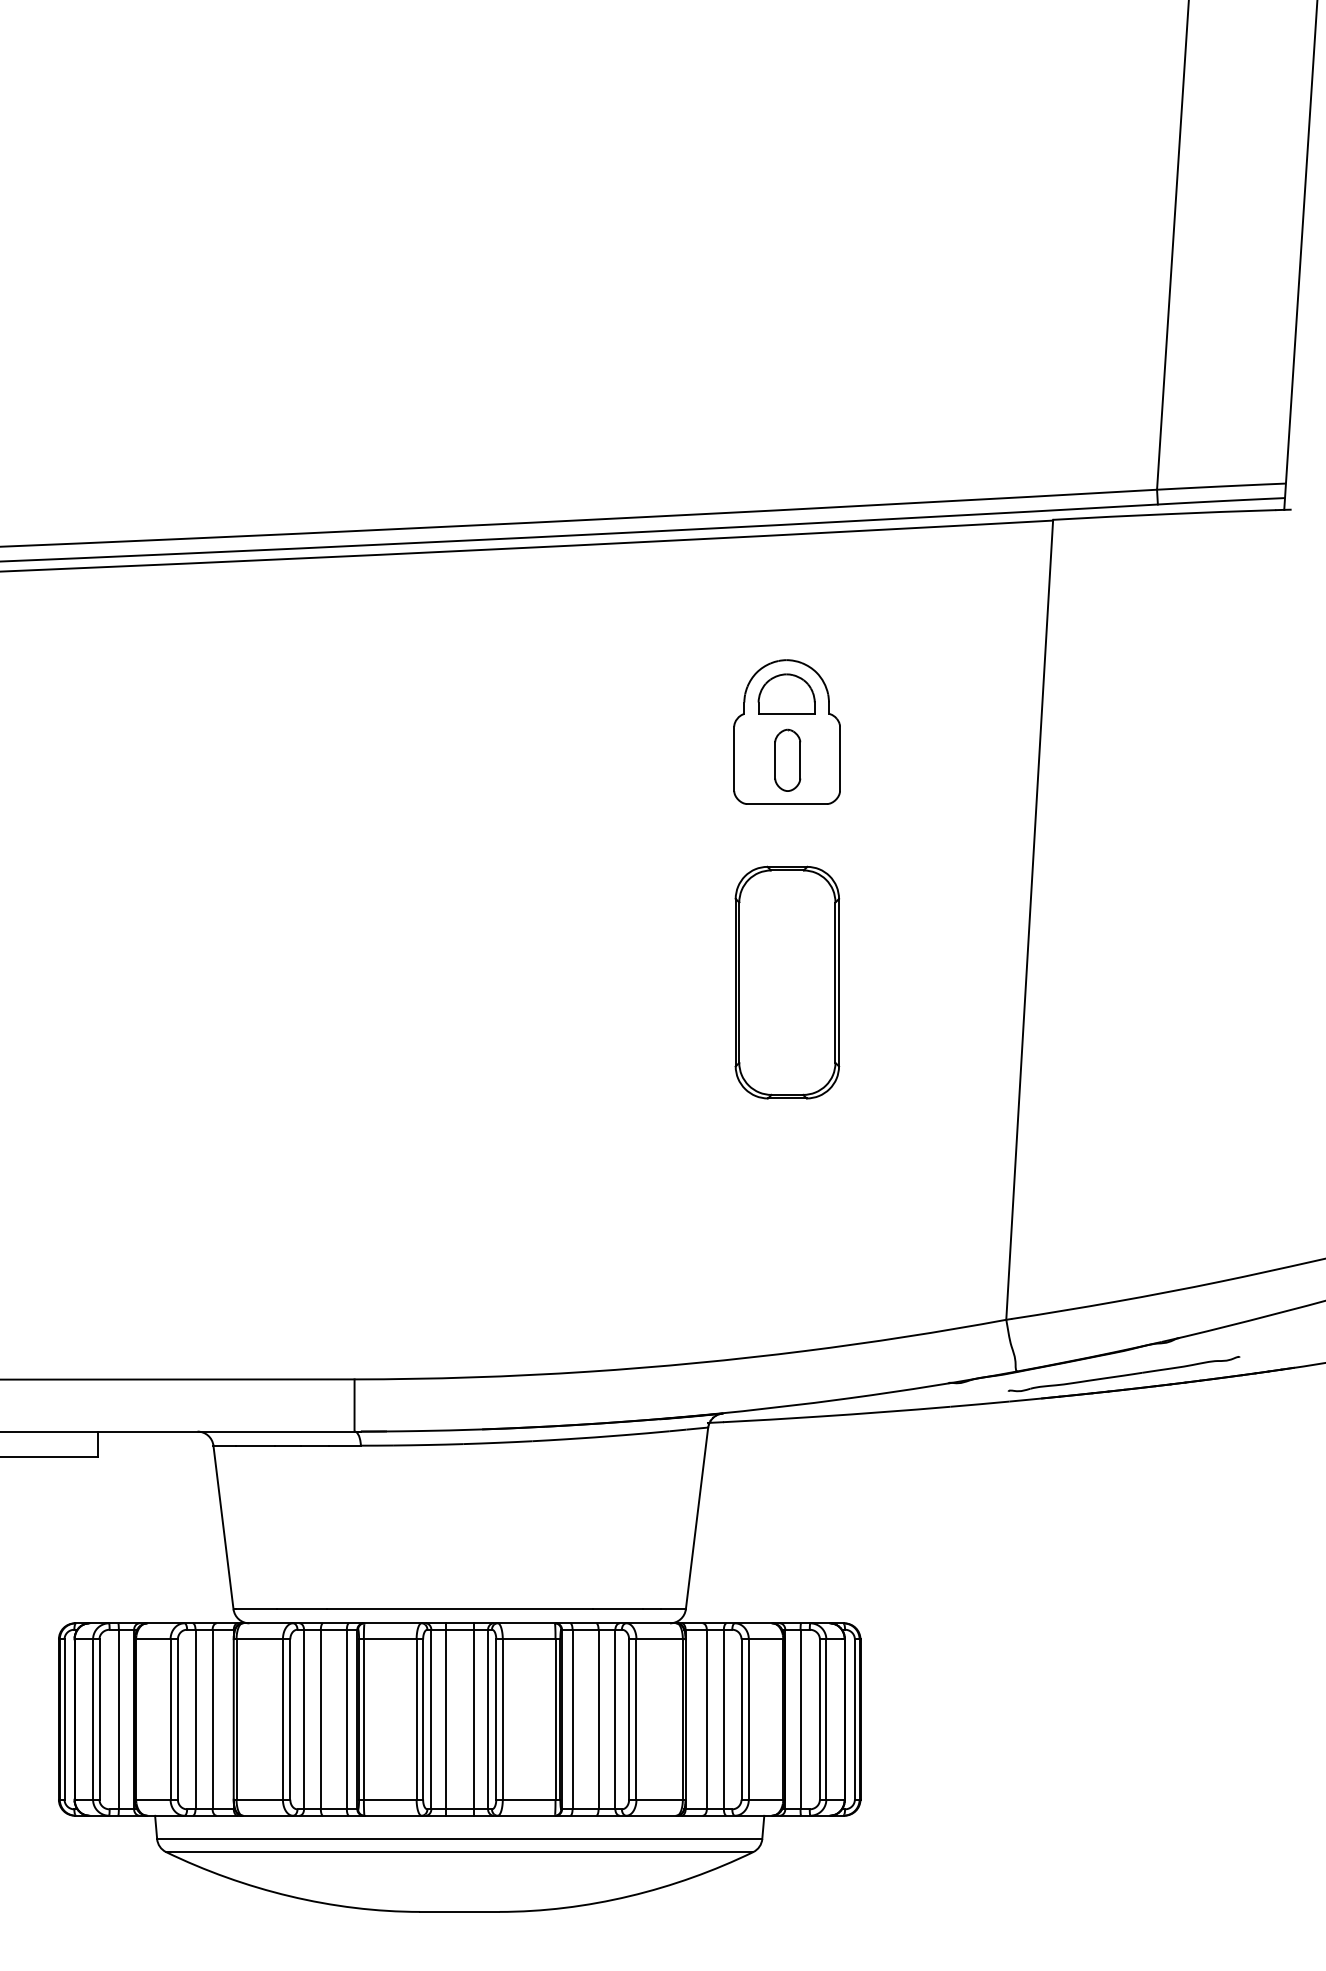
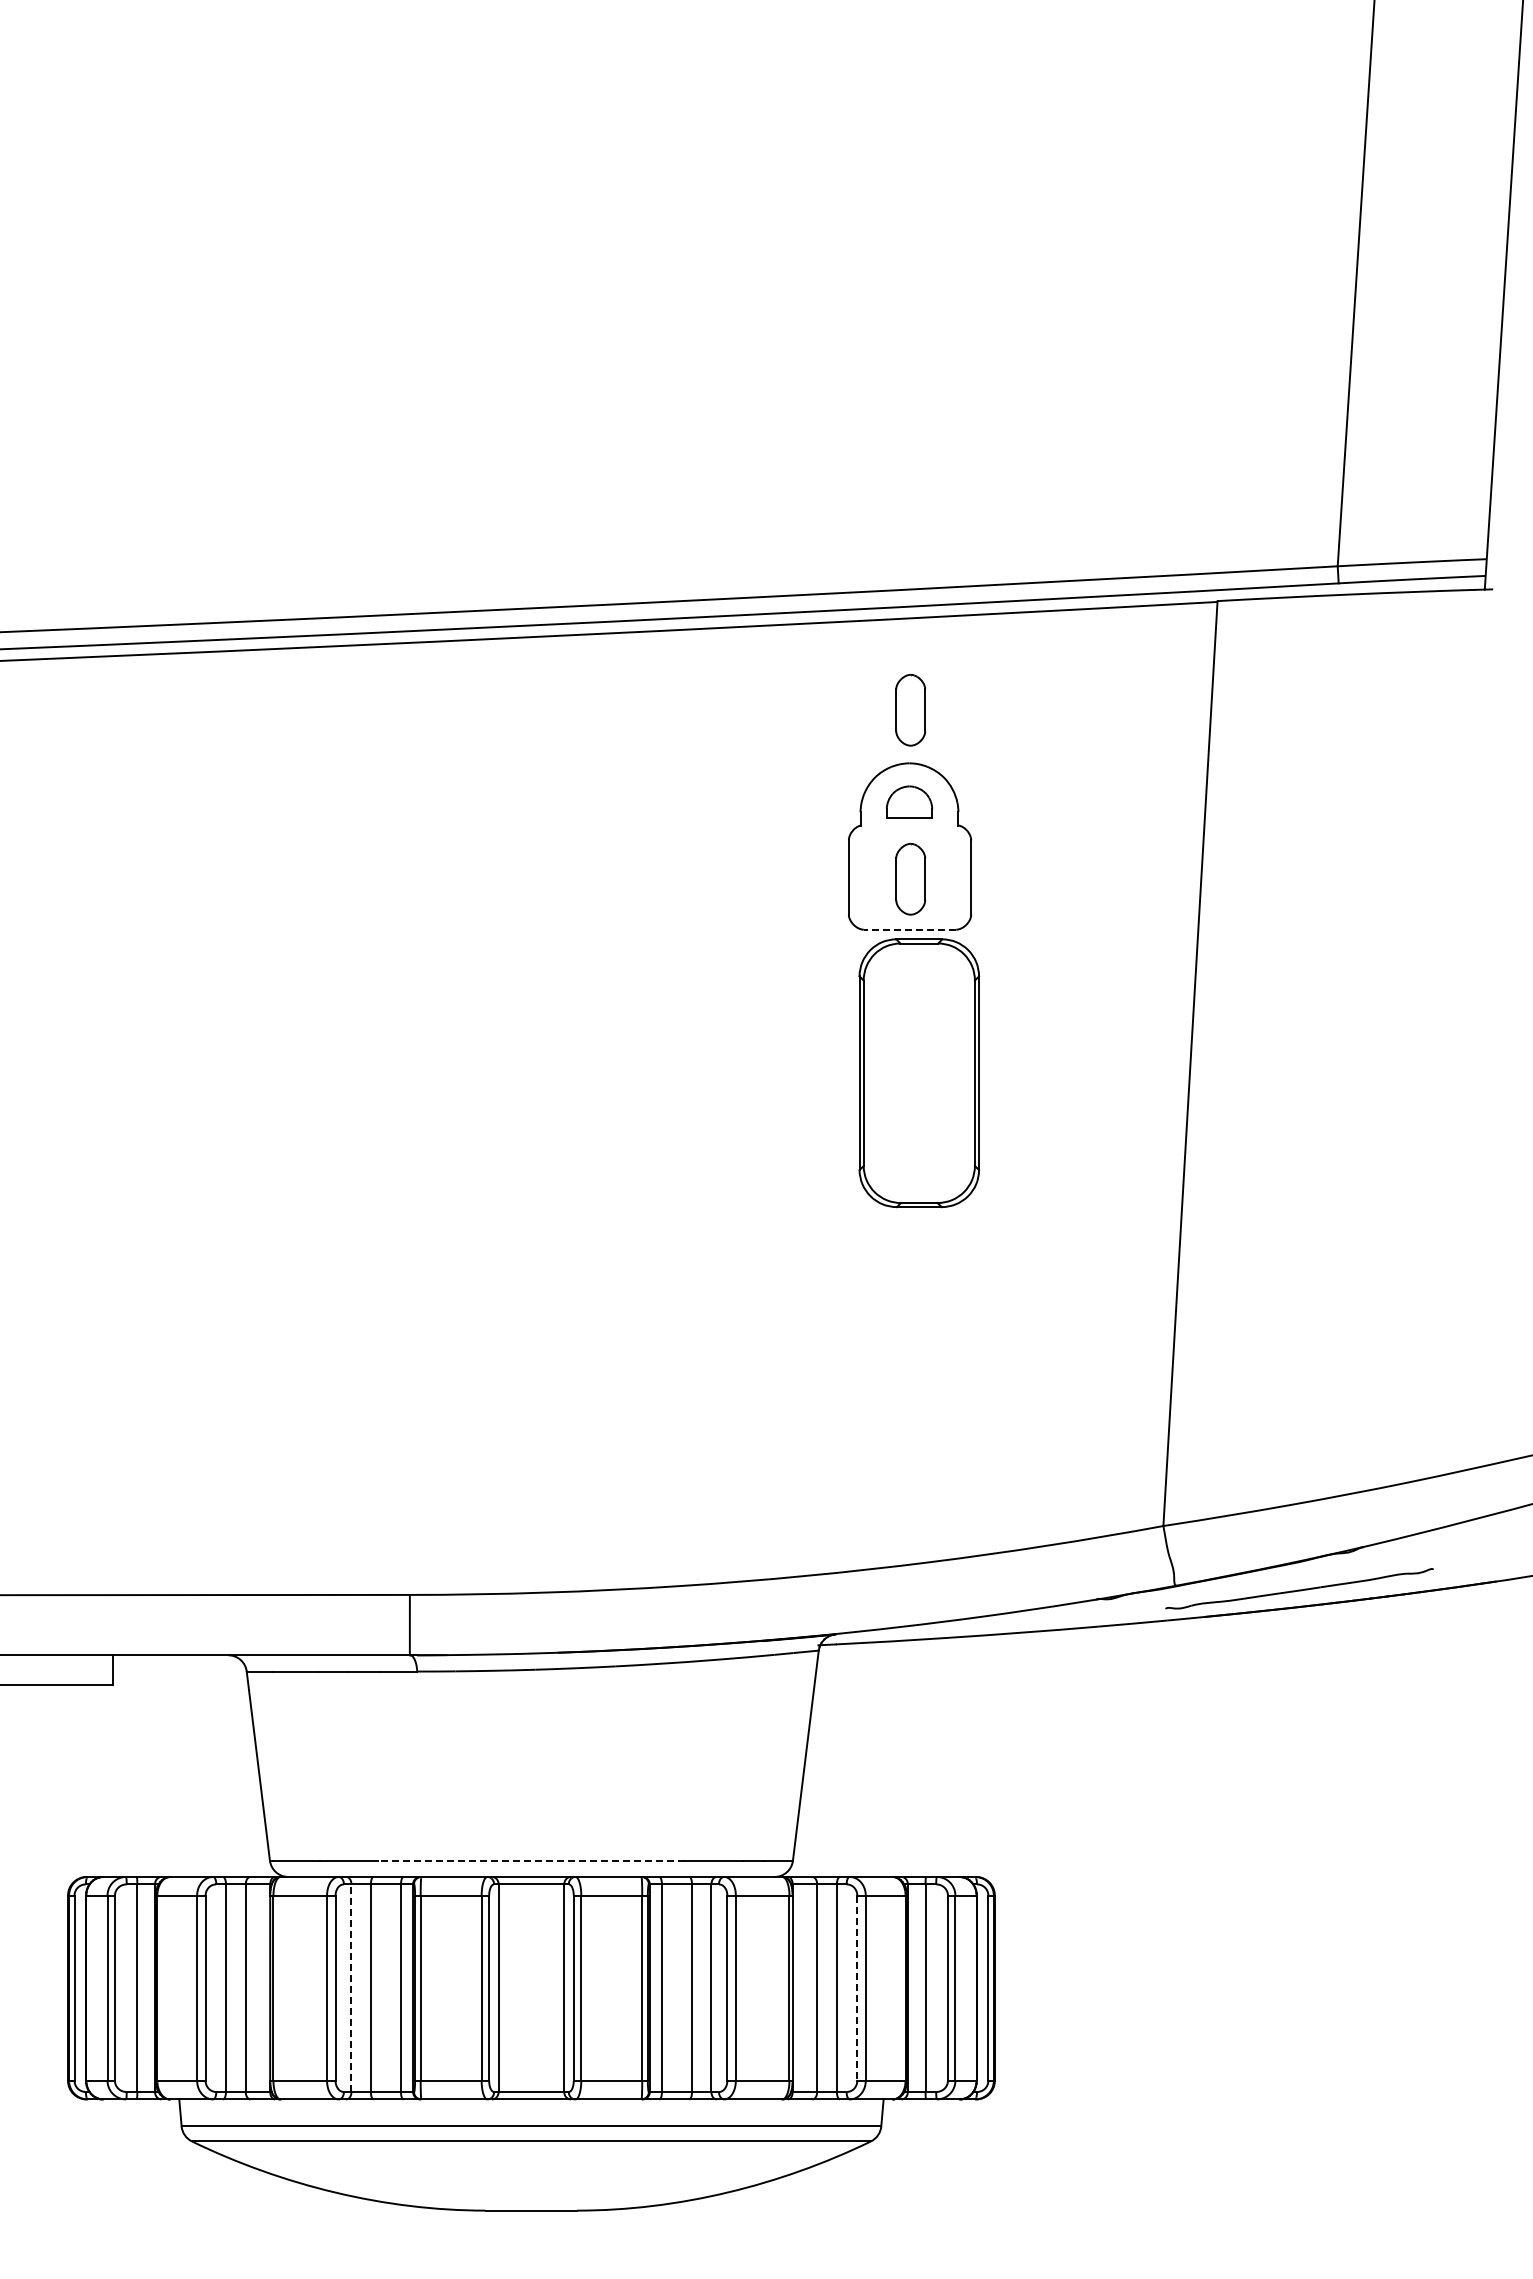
part: (787, 614) -> (910, 710), added
part: (786, 693) -> (909, 801), size x0.7
line: (786, 803) -> (909, 929), solid -> dashed
part: (787, 982) -> (919, 1073), moved
line: (459, 1609) -> (531, 1860), solid -> dashed
line: (445, 1718) -> (515, 1987), removed
line: (473, 1718) -> (547, 1987), removed
line: (304, 1719) -> (351, 1988), solid -> dashed
line: (741, 1719) -> (857, 1988), solid -> dashed

